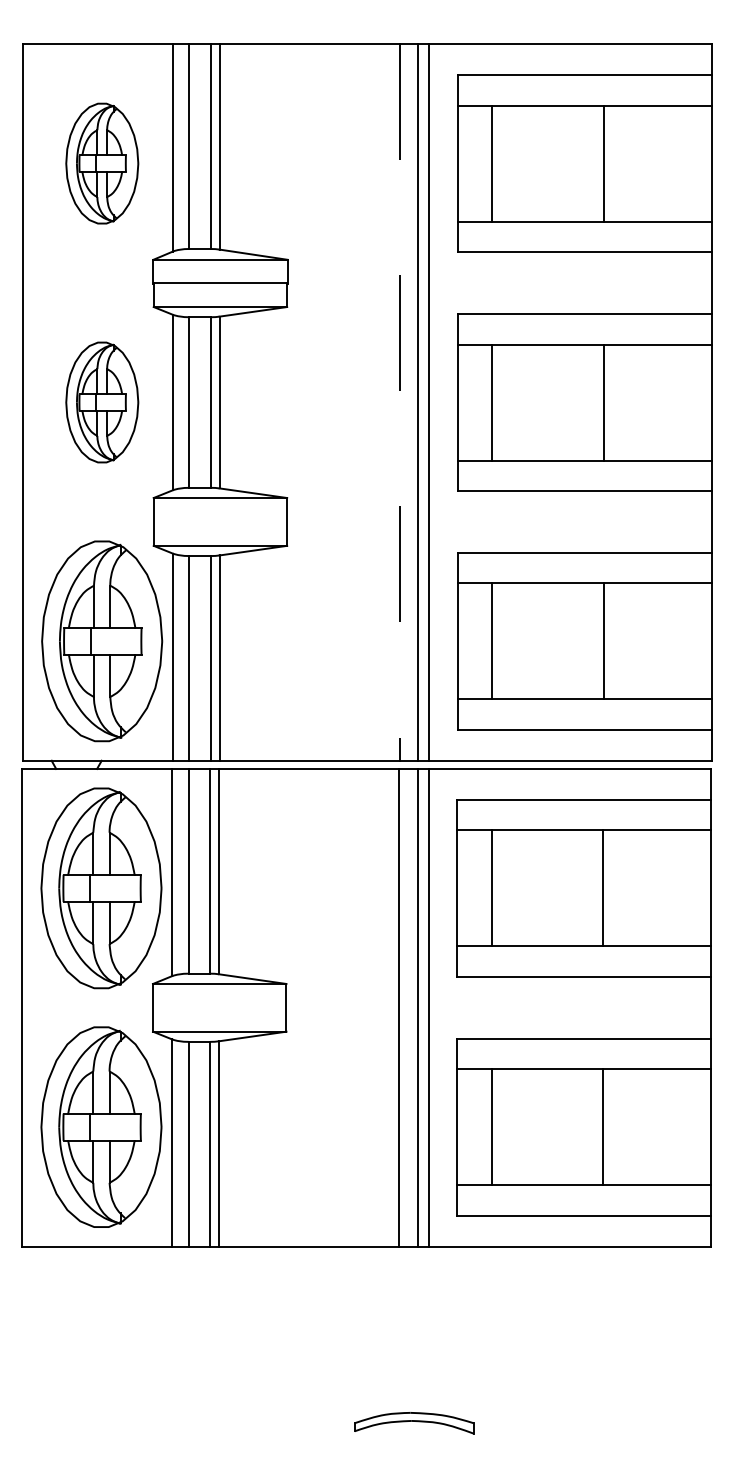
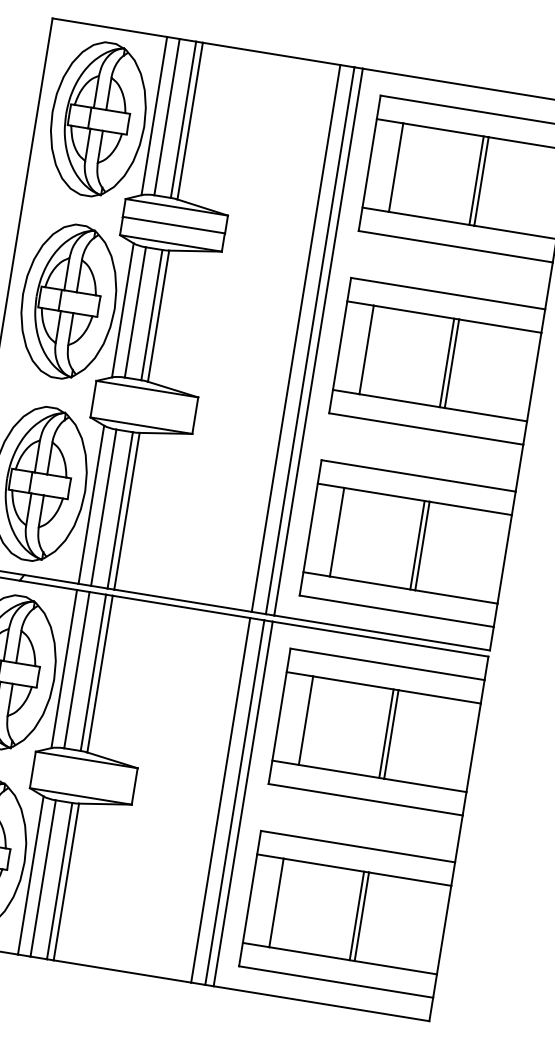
part: (102, 163) -> (98, 119), size x1.67
line: (597, 163) -> (476, 180), added
part: (102, 402) -> (69, 301), size x1.67
line: (597, 402) -> (446, 362), added
line: (399, 403) -> (295, 339), dashed -> solid
line: (597, 641) -> (417, 545), added
line: (596, 888) -> (386, 733), added
line: (596, 1127) -> (356, 916), added

